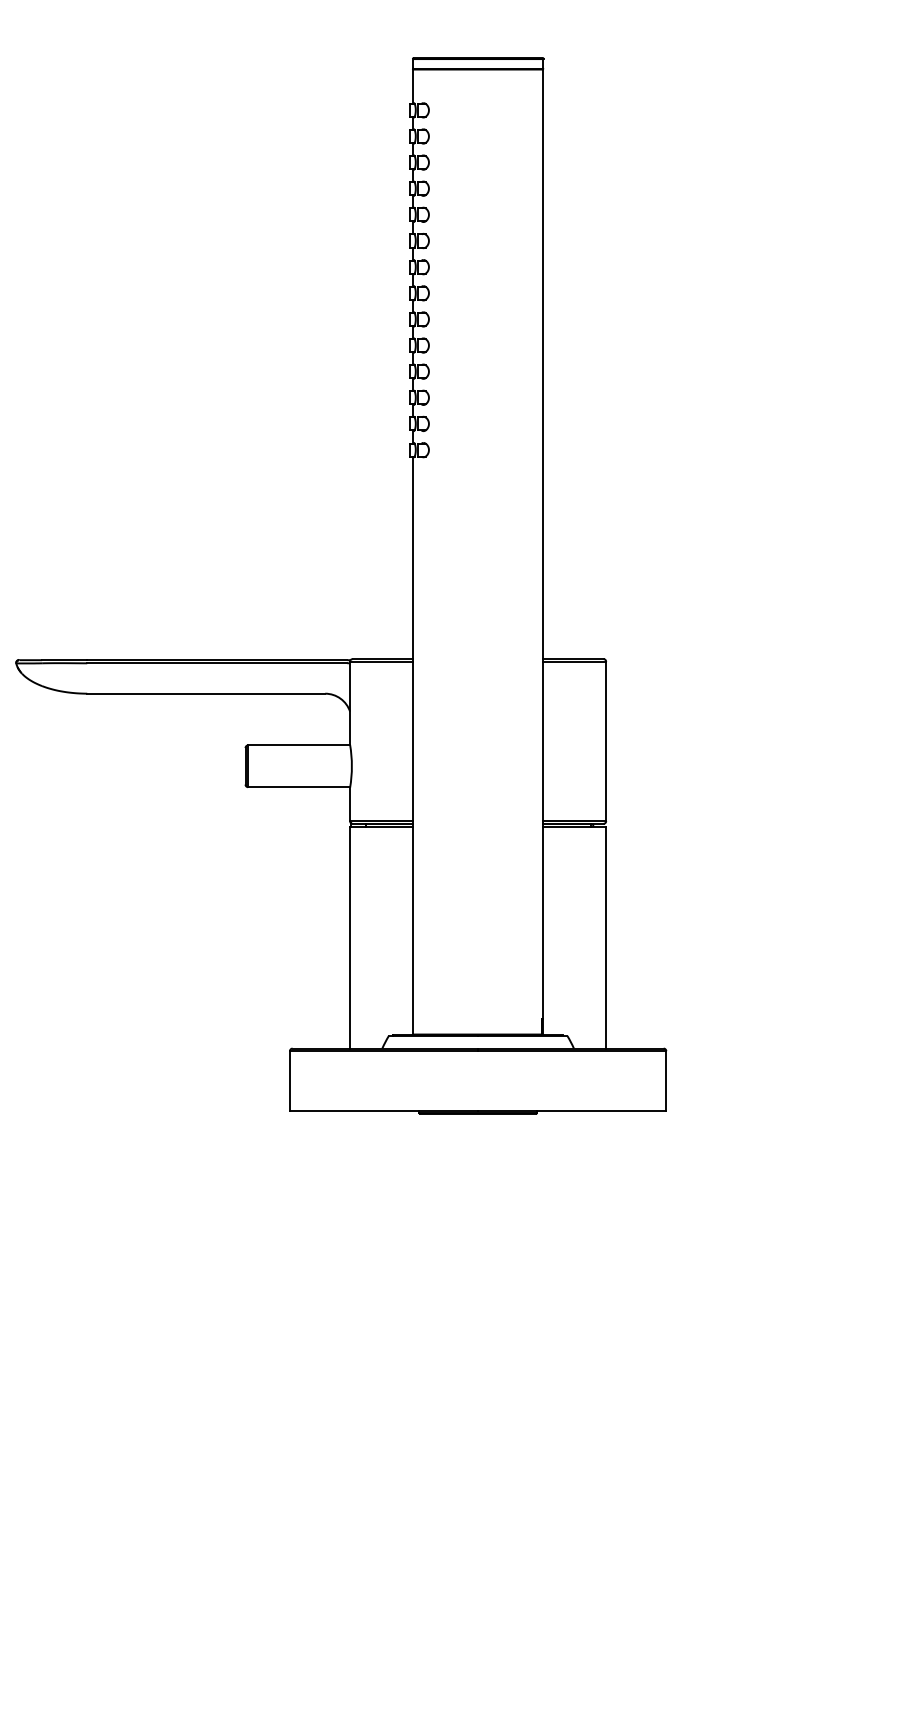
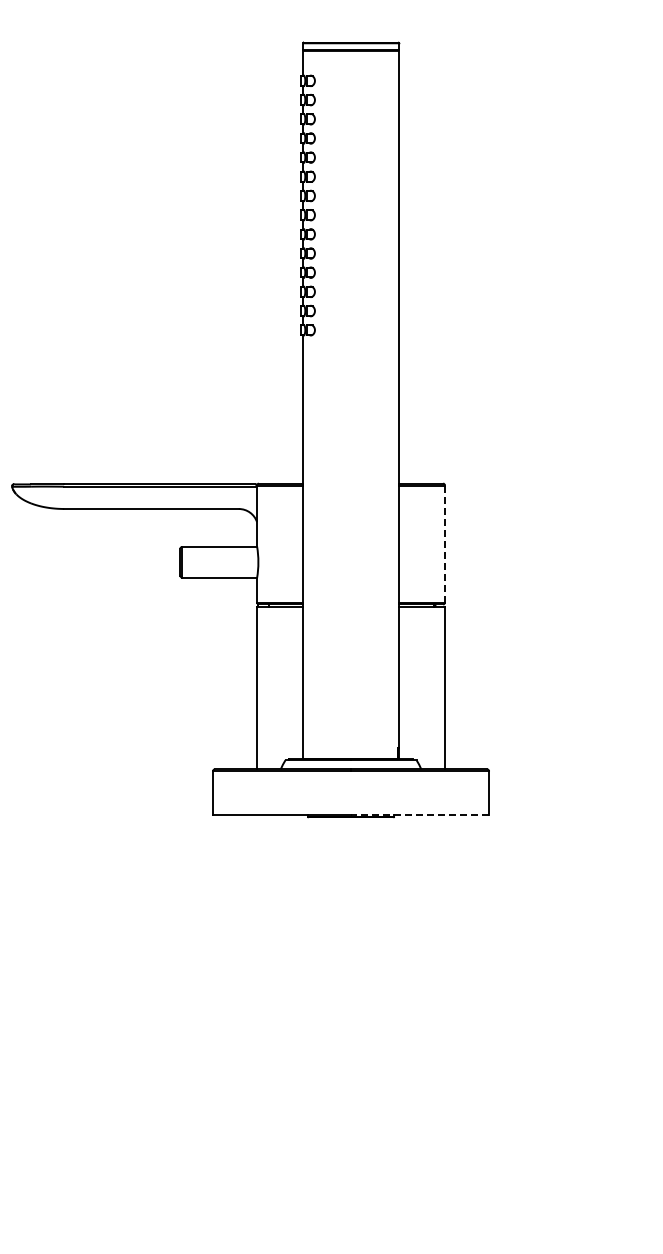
line: (606, 740) -> (445, 543), solid -> dashed
line: (571, 1111) -> (419, 815), solid -> dashed

